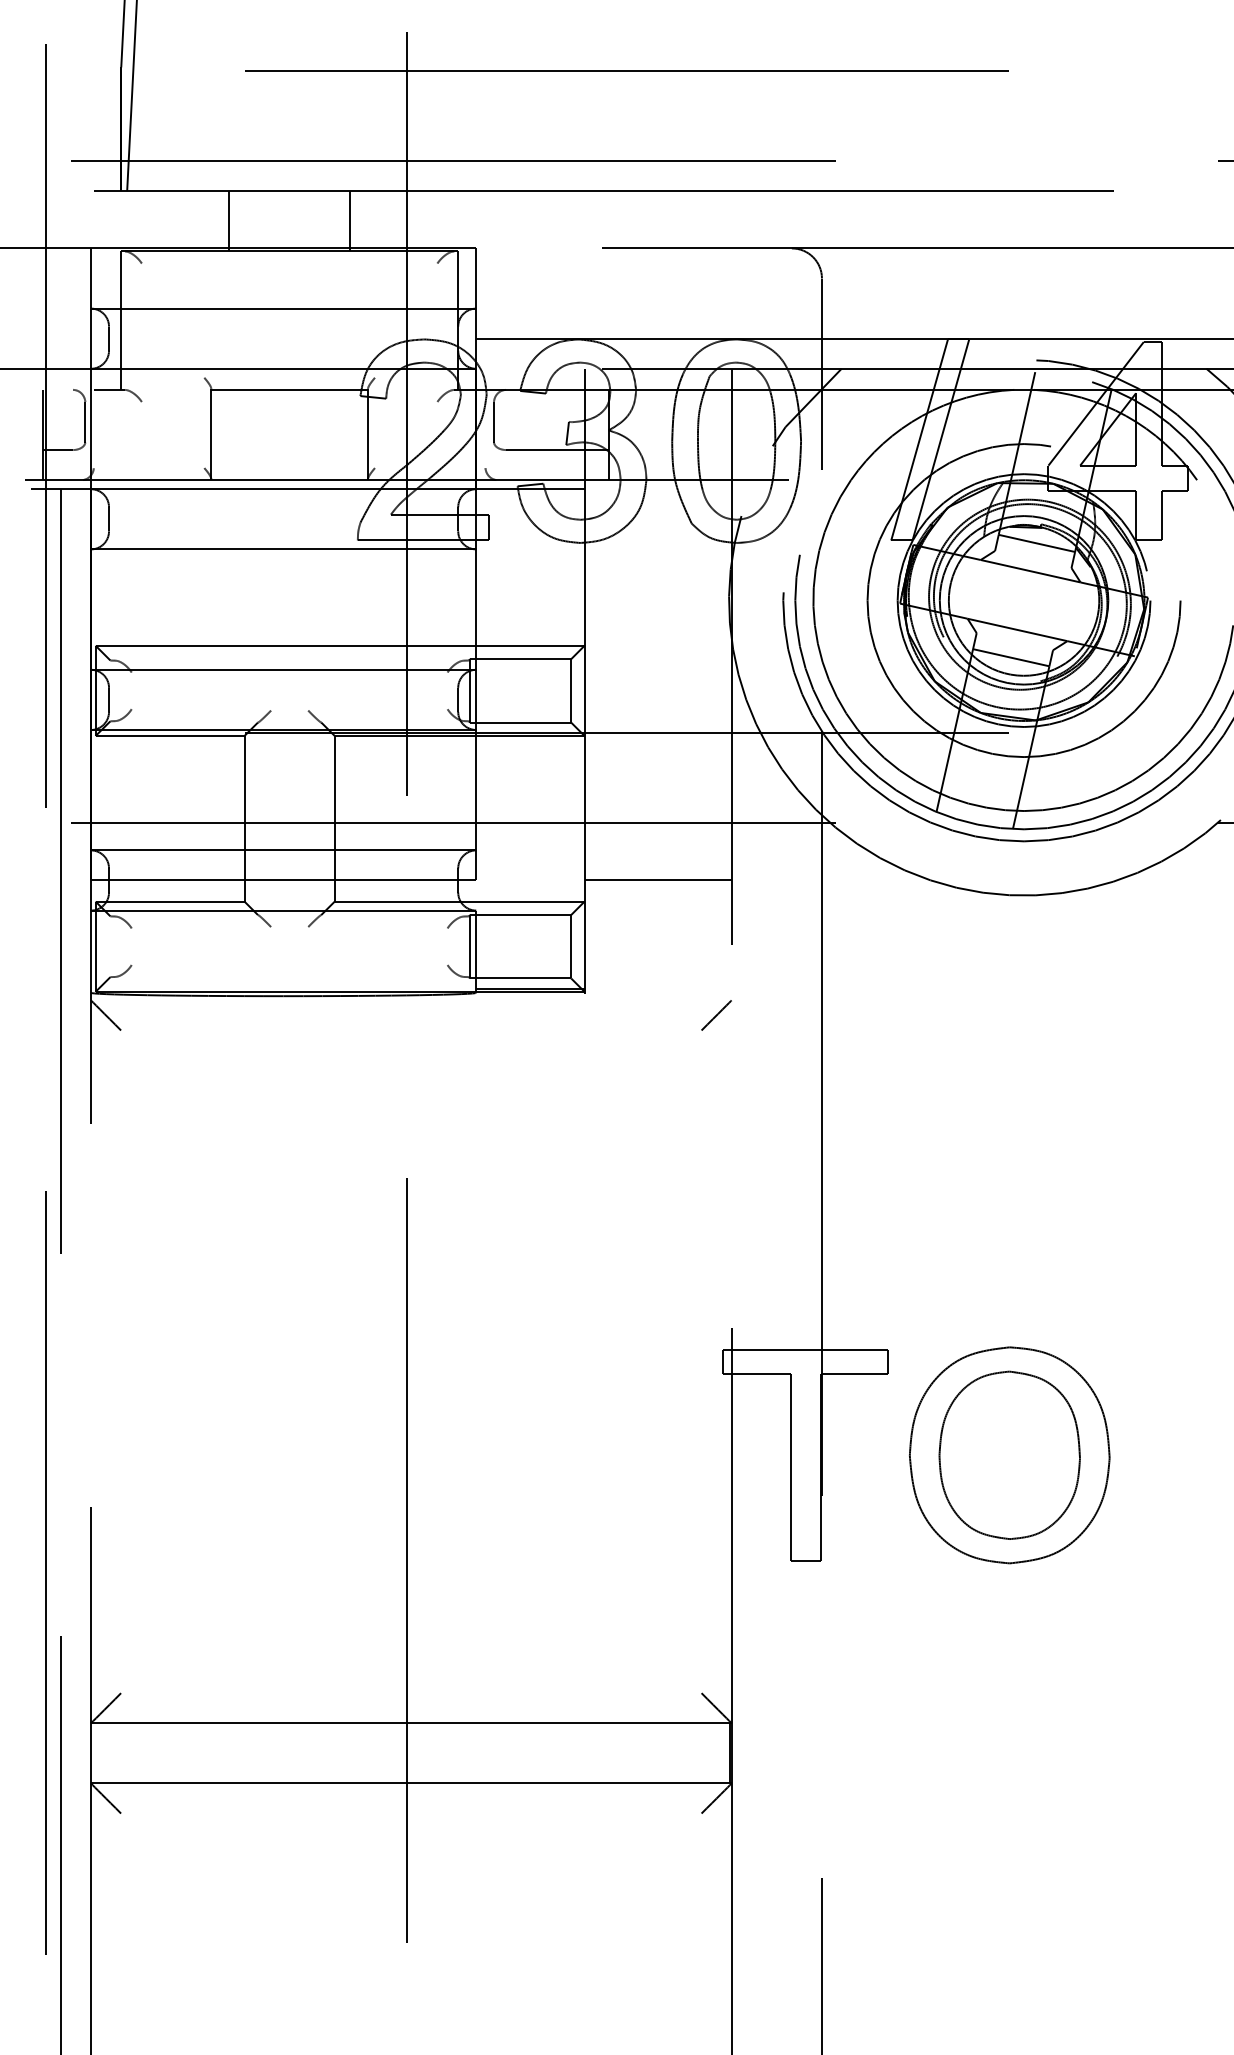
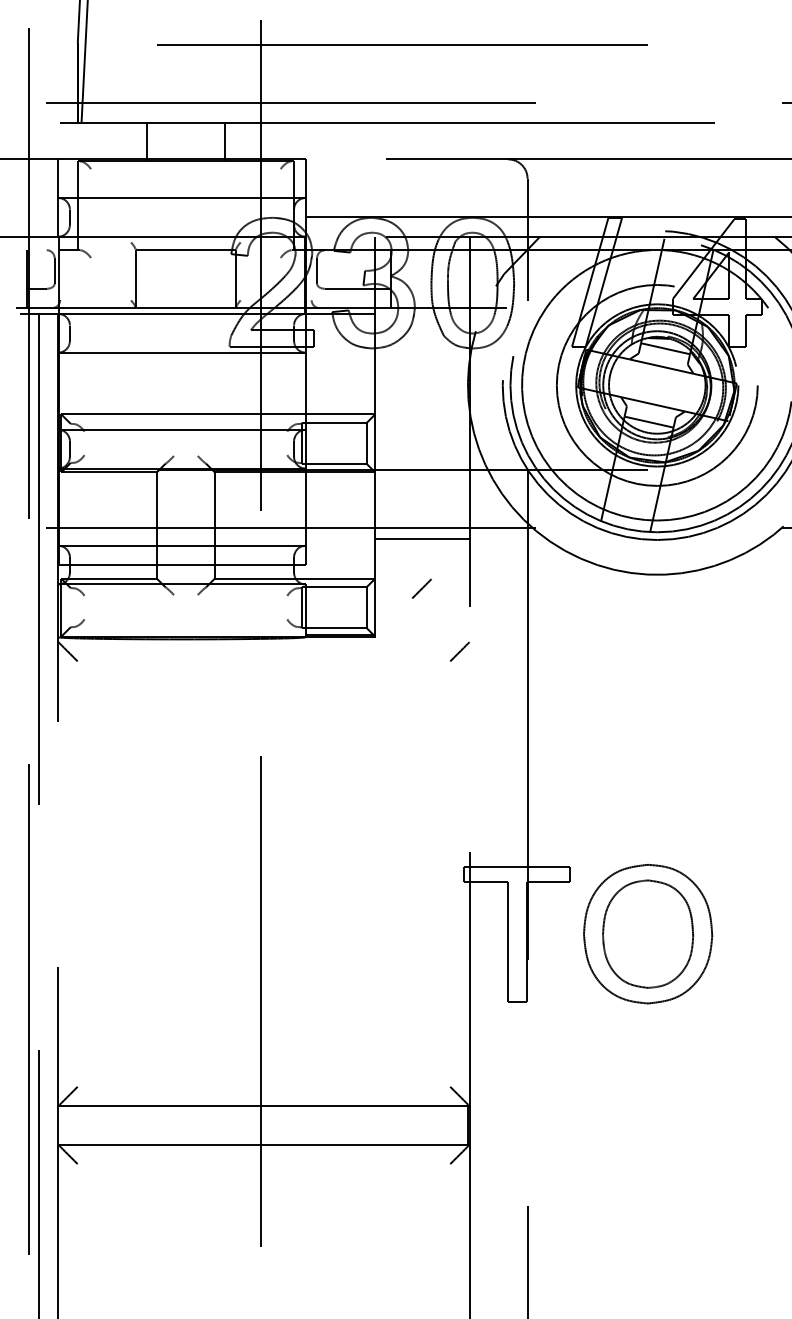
line: (658, 881) -> (422, 539), moved
line: (656, 916) -> (421, 588), added

